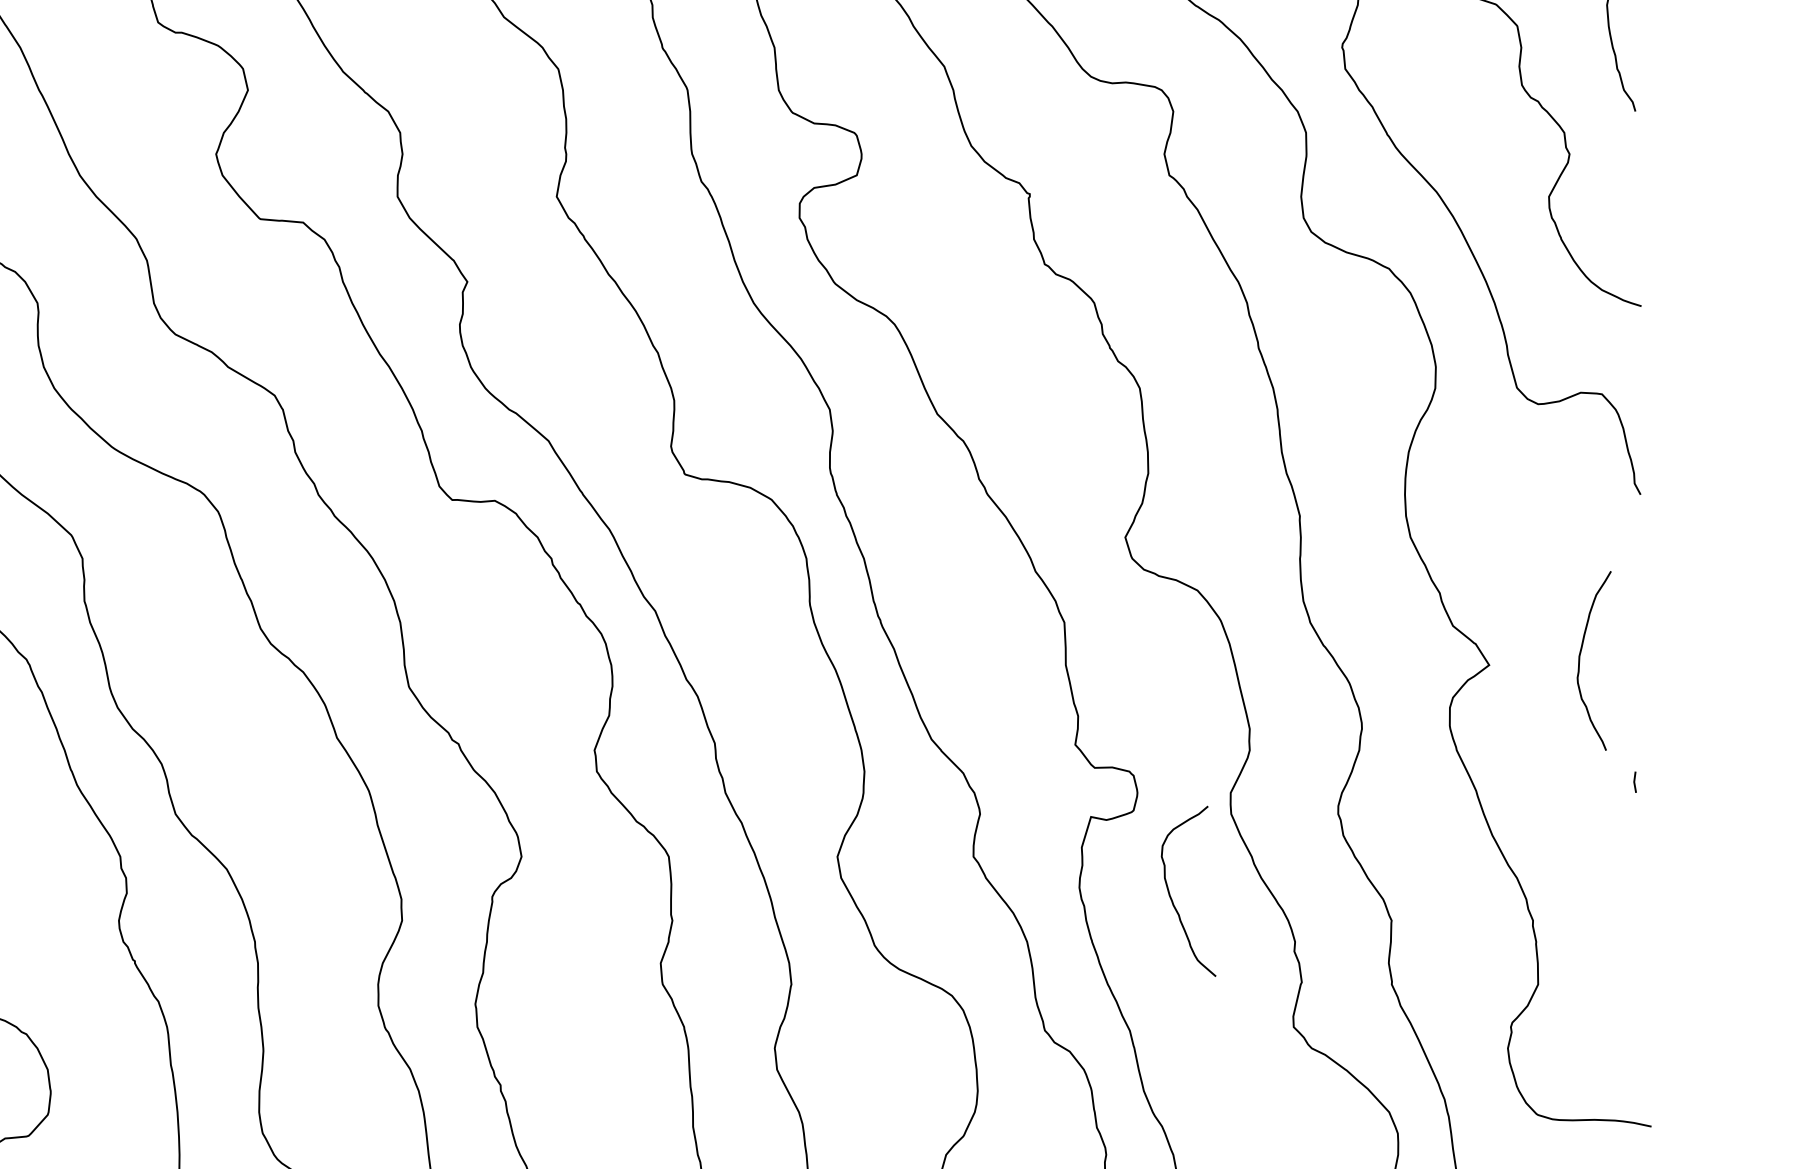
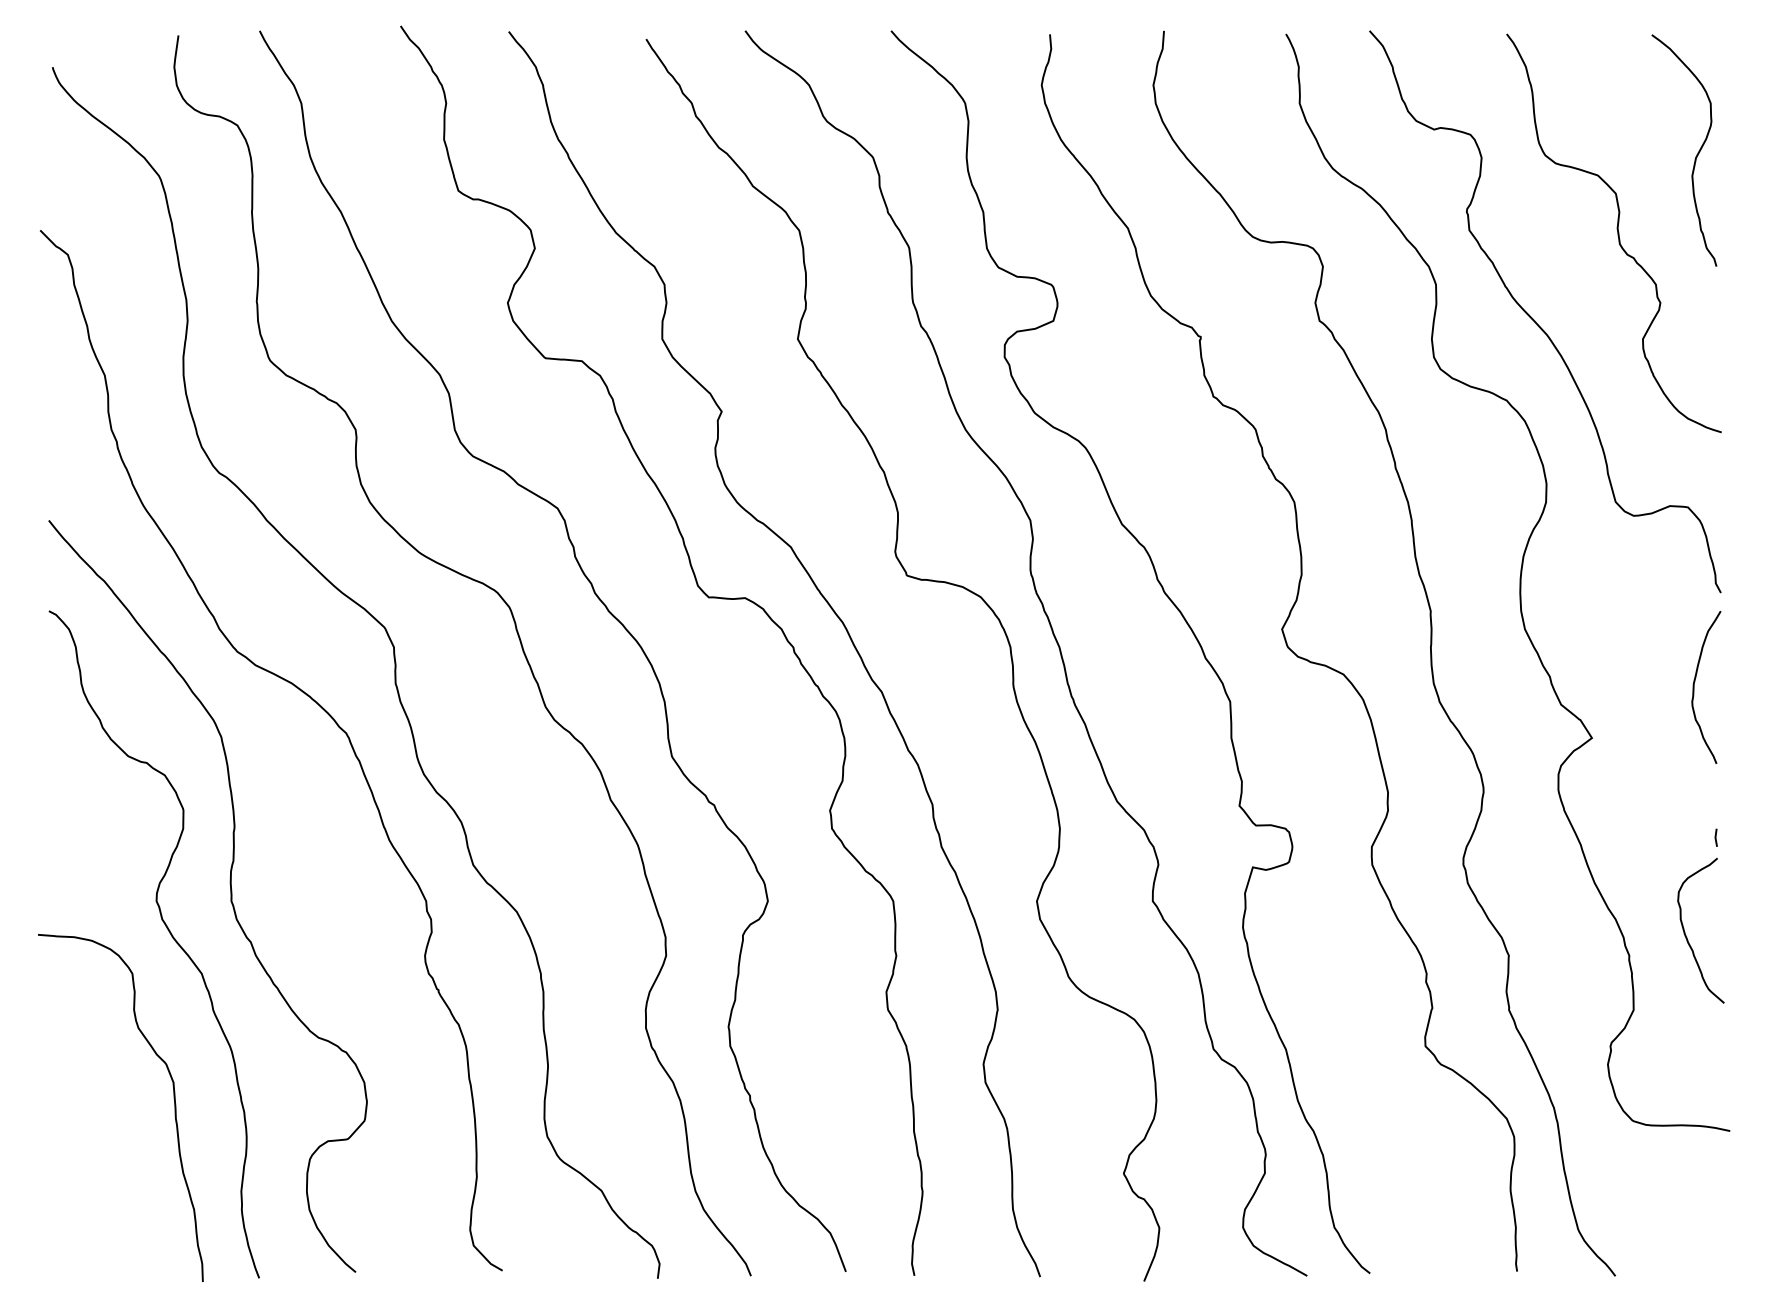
curve: (1580, 660) -> (1694, 687), moved
curve: (1172, 899) -> (1687, 937), moved

